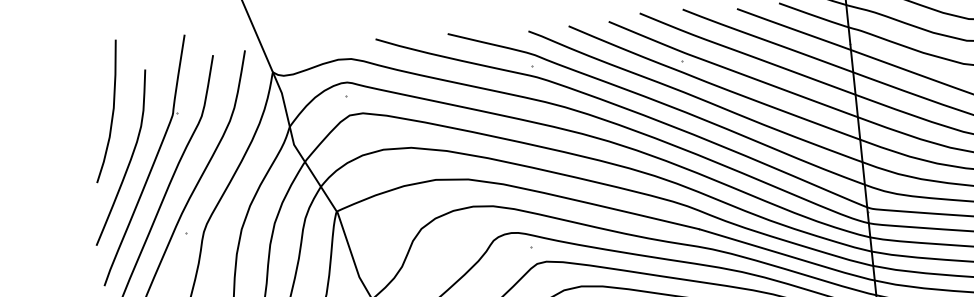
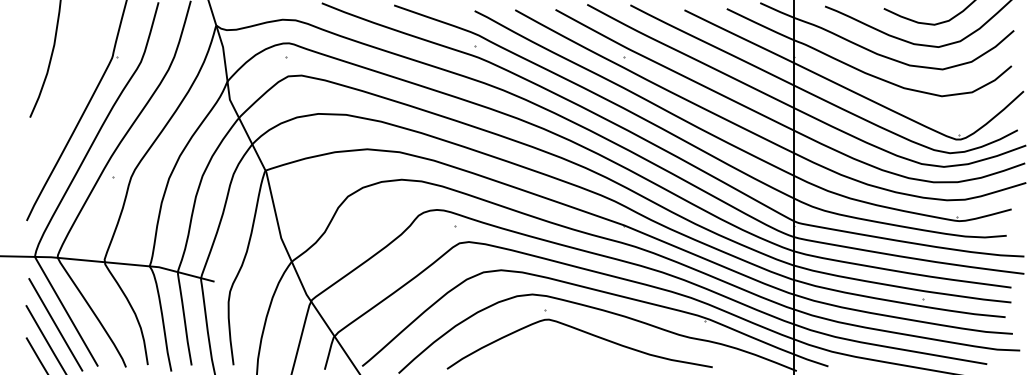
curve: (129, 160) -> (64, 98), removed

